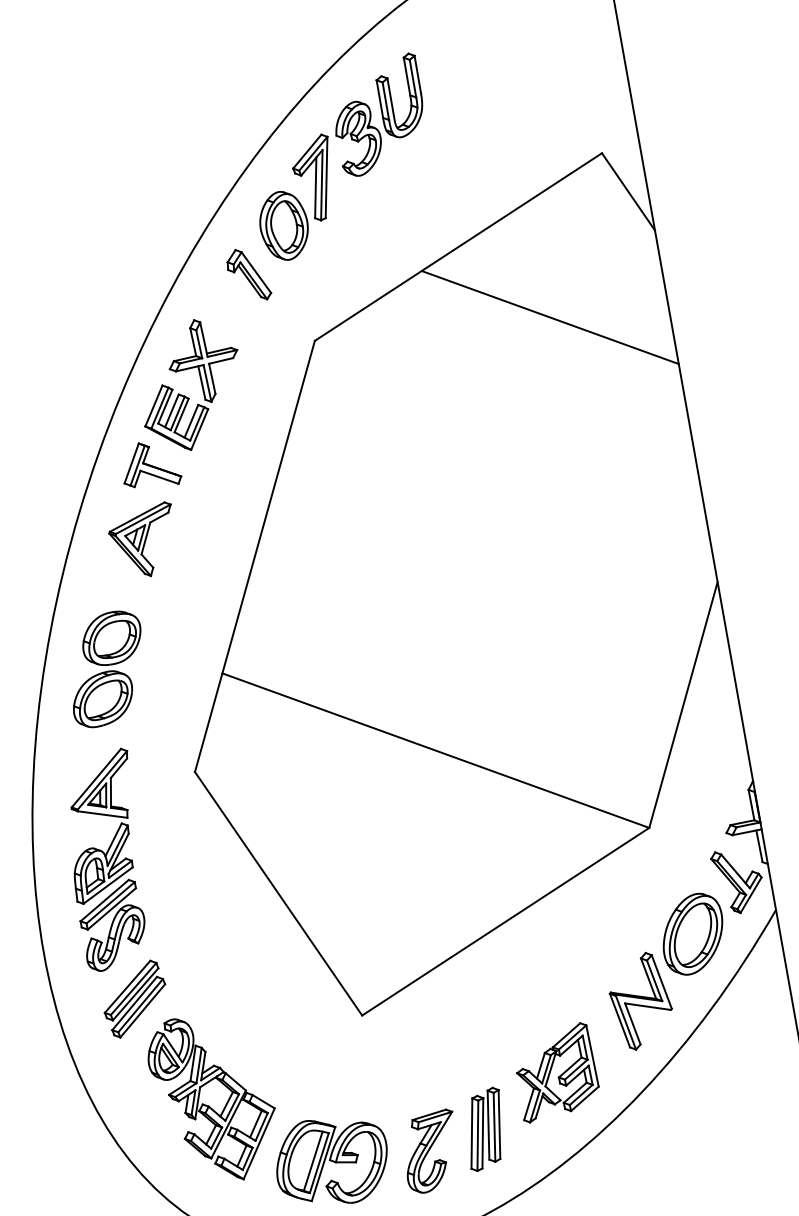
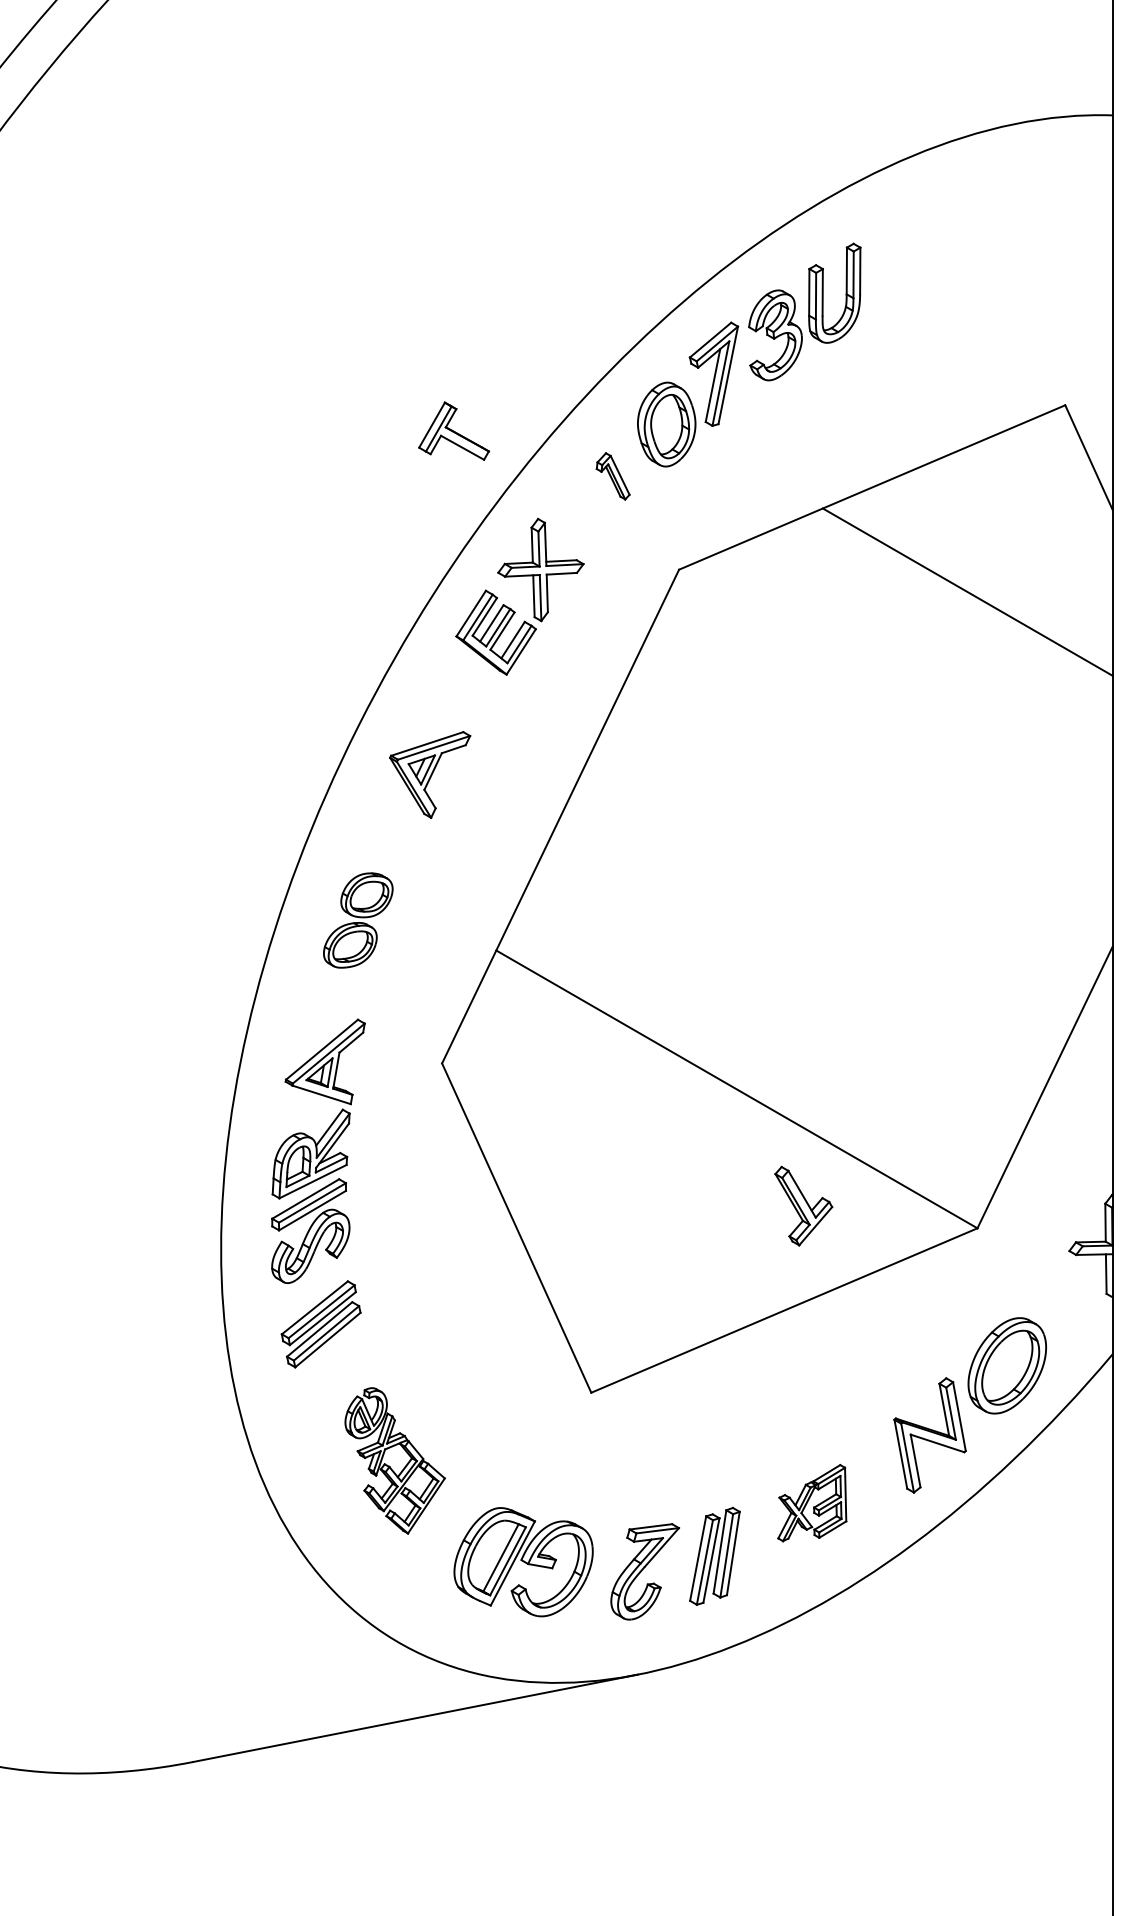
part: (247, 275) -> (612, 476), size x0.7
part: (150, 464) -> (454, 430), moved
part: (107, 668) -> (358, 920), size x0.7
part: (738, 880) -> (803, 1205), moved
part: (555, 1072) -> (811, 1502), size x0.7
part: (214, 1098) -> (395, 1460), size x0.7

